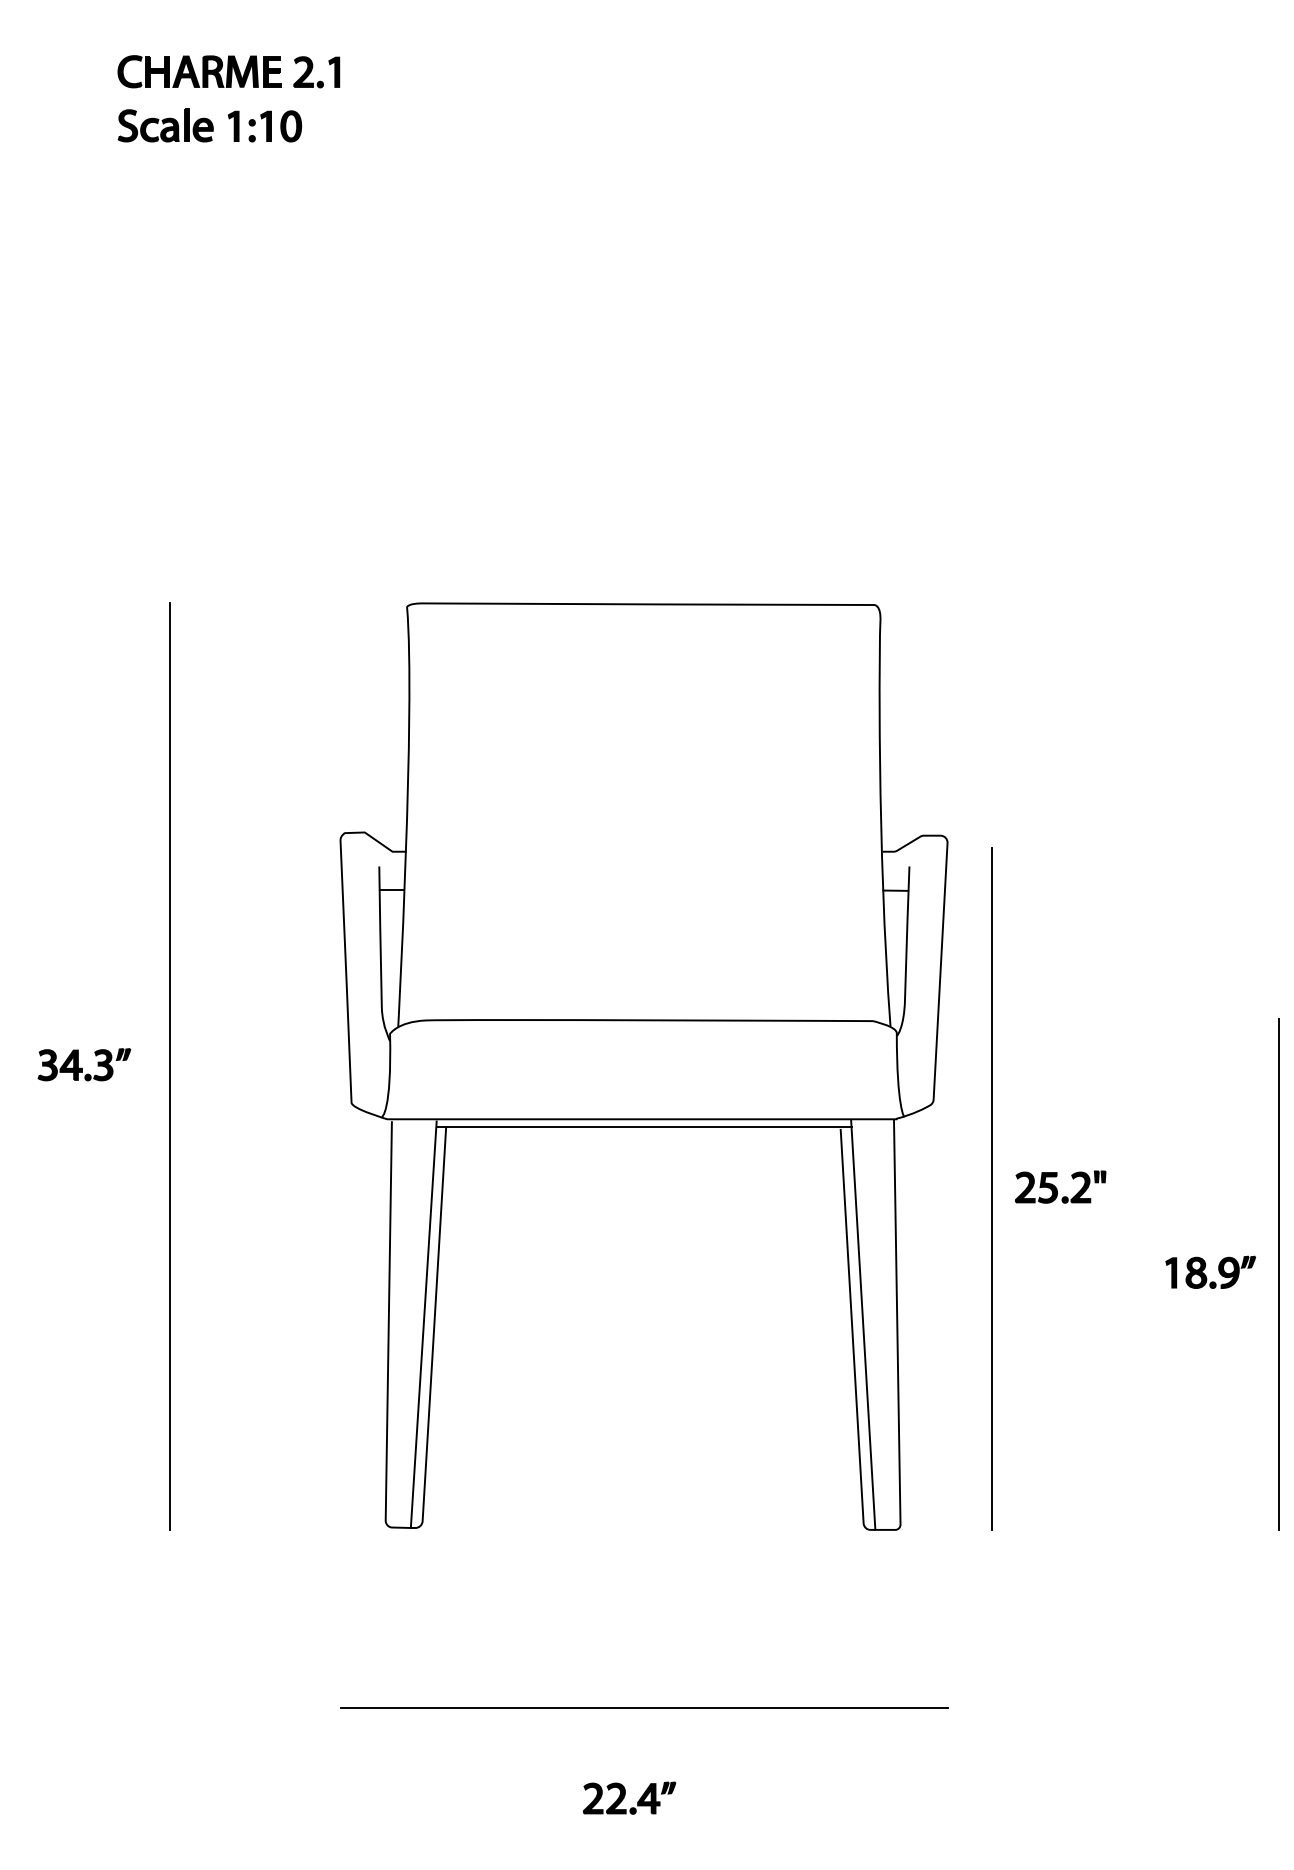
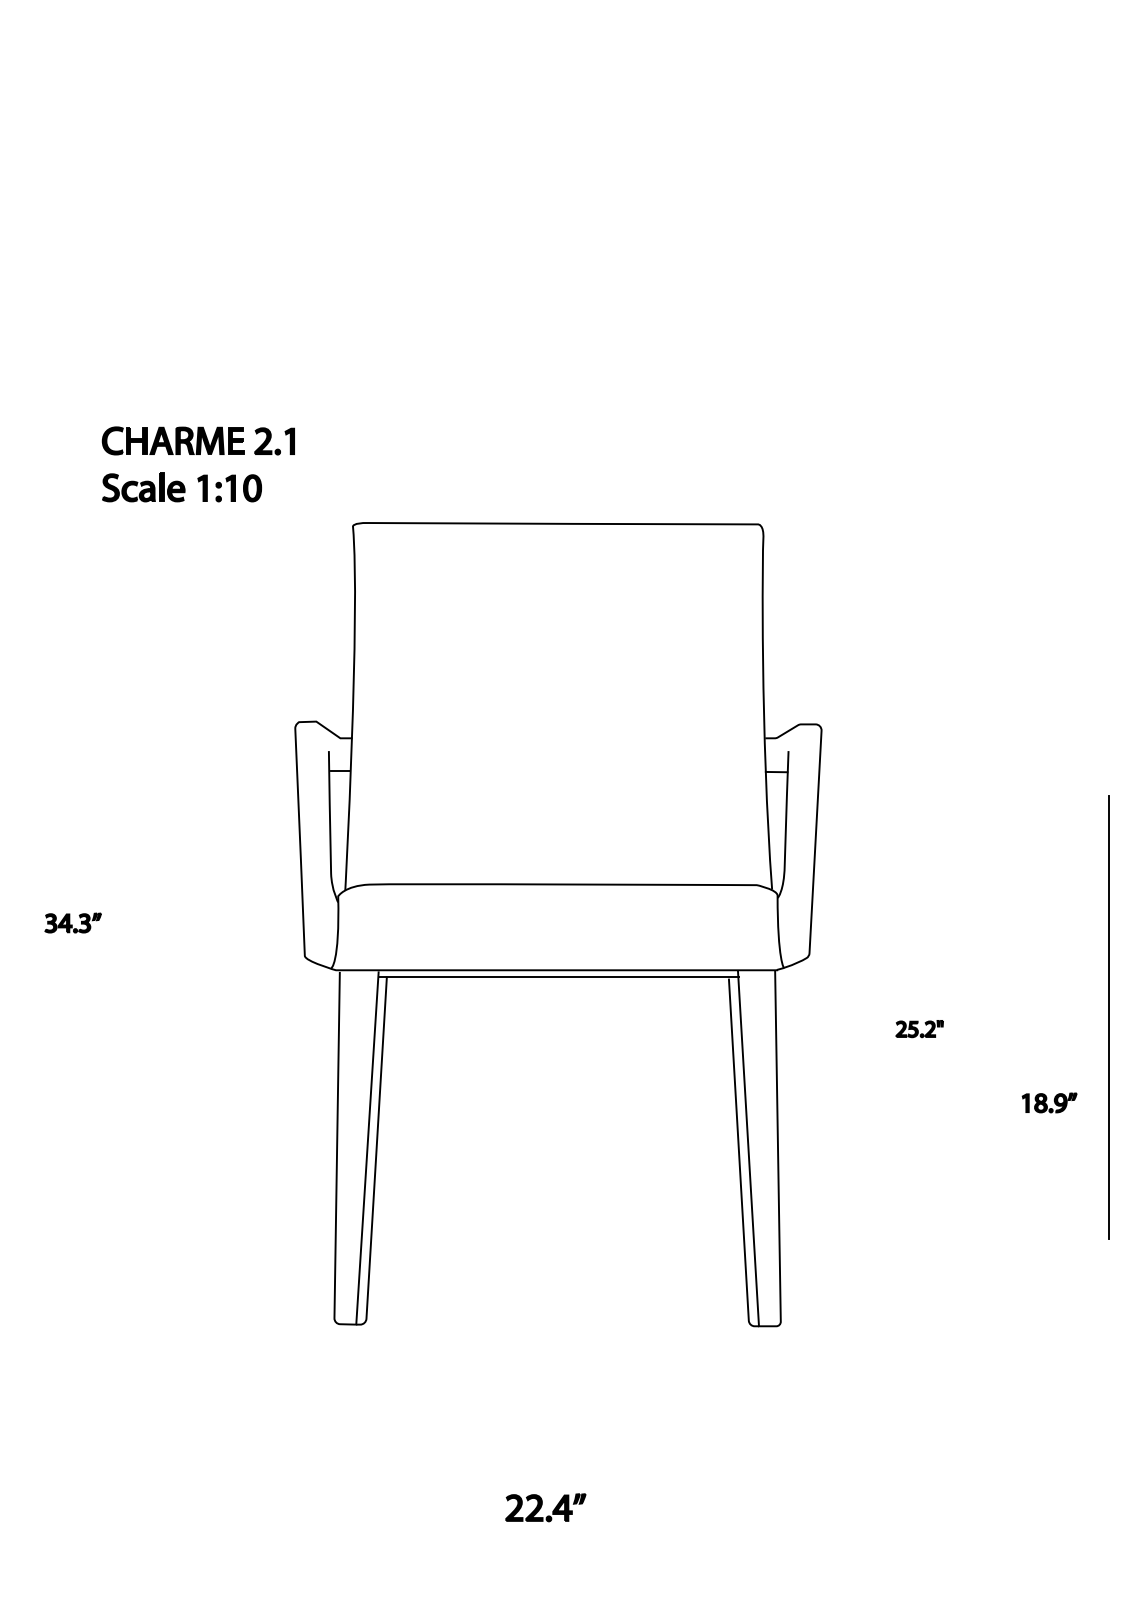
part: (228, 87) -> (198, 454), moved
part: (84, 1064) -> (73, 922), size x0.7
line: (170, 1066) -> (147, 924), removed
part: (1060, 1186) -> (919, 1028), size x0.6
line: (991, 1188) -> (859, 1030), removed
part: (1210, 1271) -> (1049, 1102), size x0.7
line: (1278, 1274) -> (1108, 1017), moved
line: (643, 1707) -> (557, 1480), removed
part: (629, 1797) -> (545, 1507), moved

